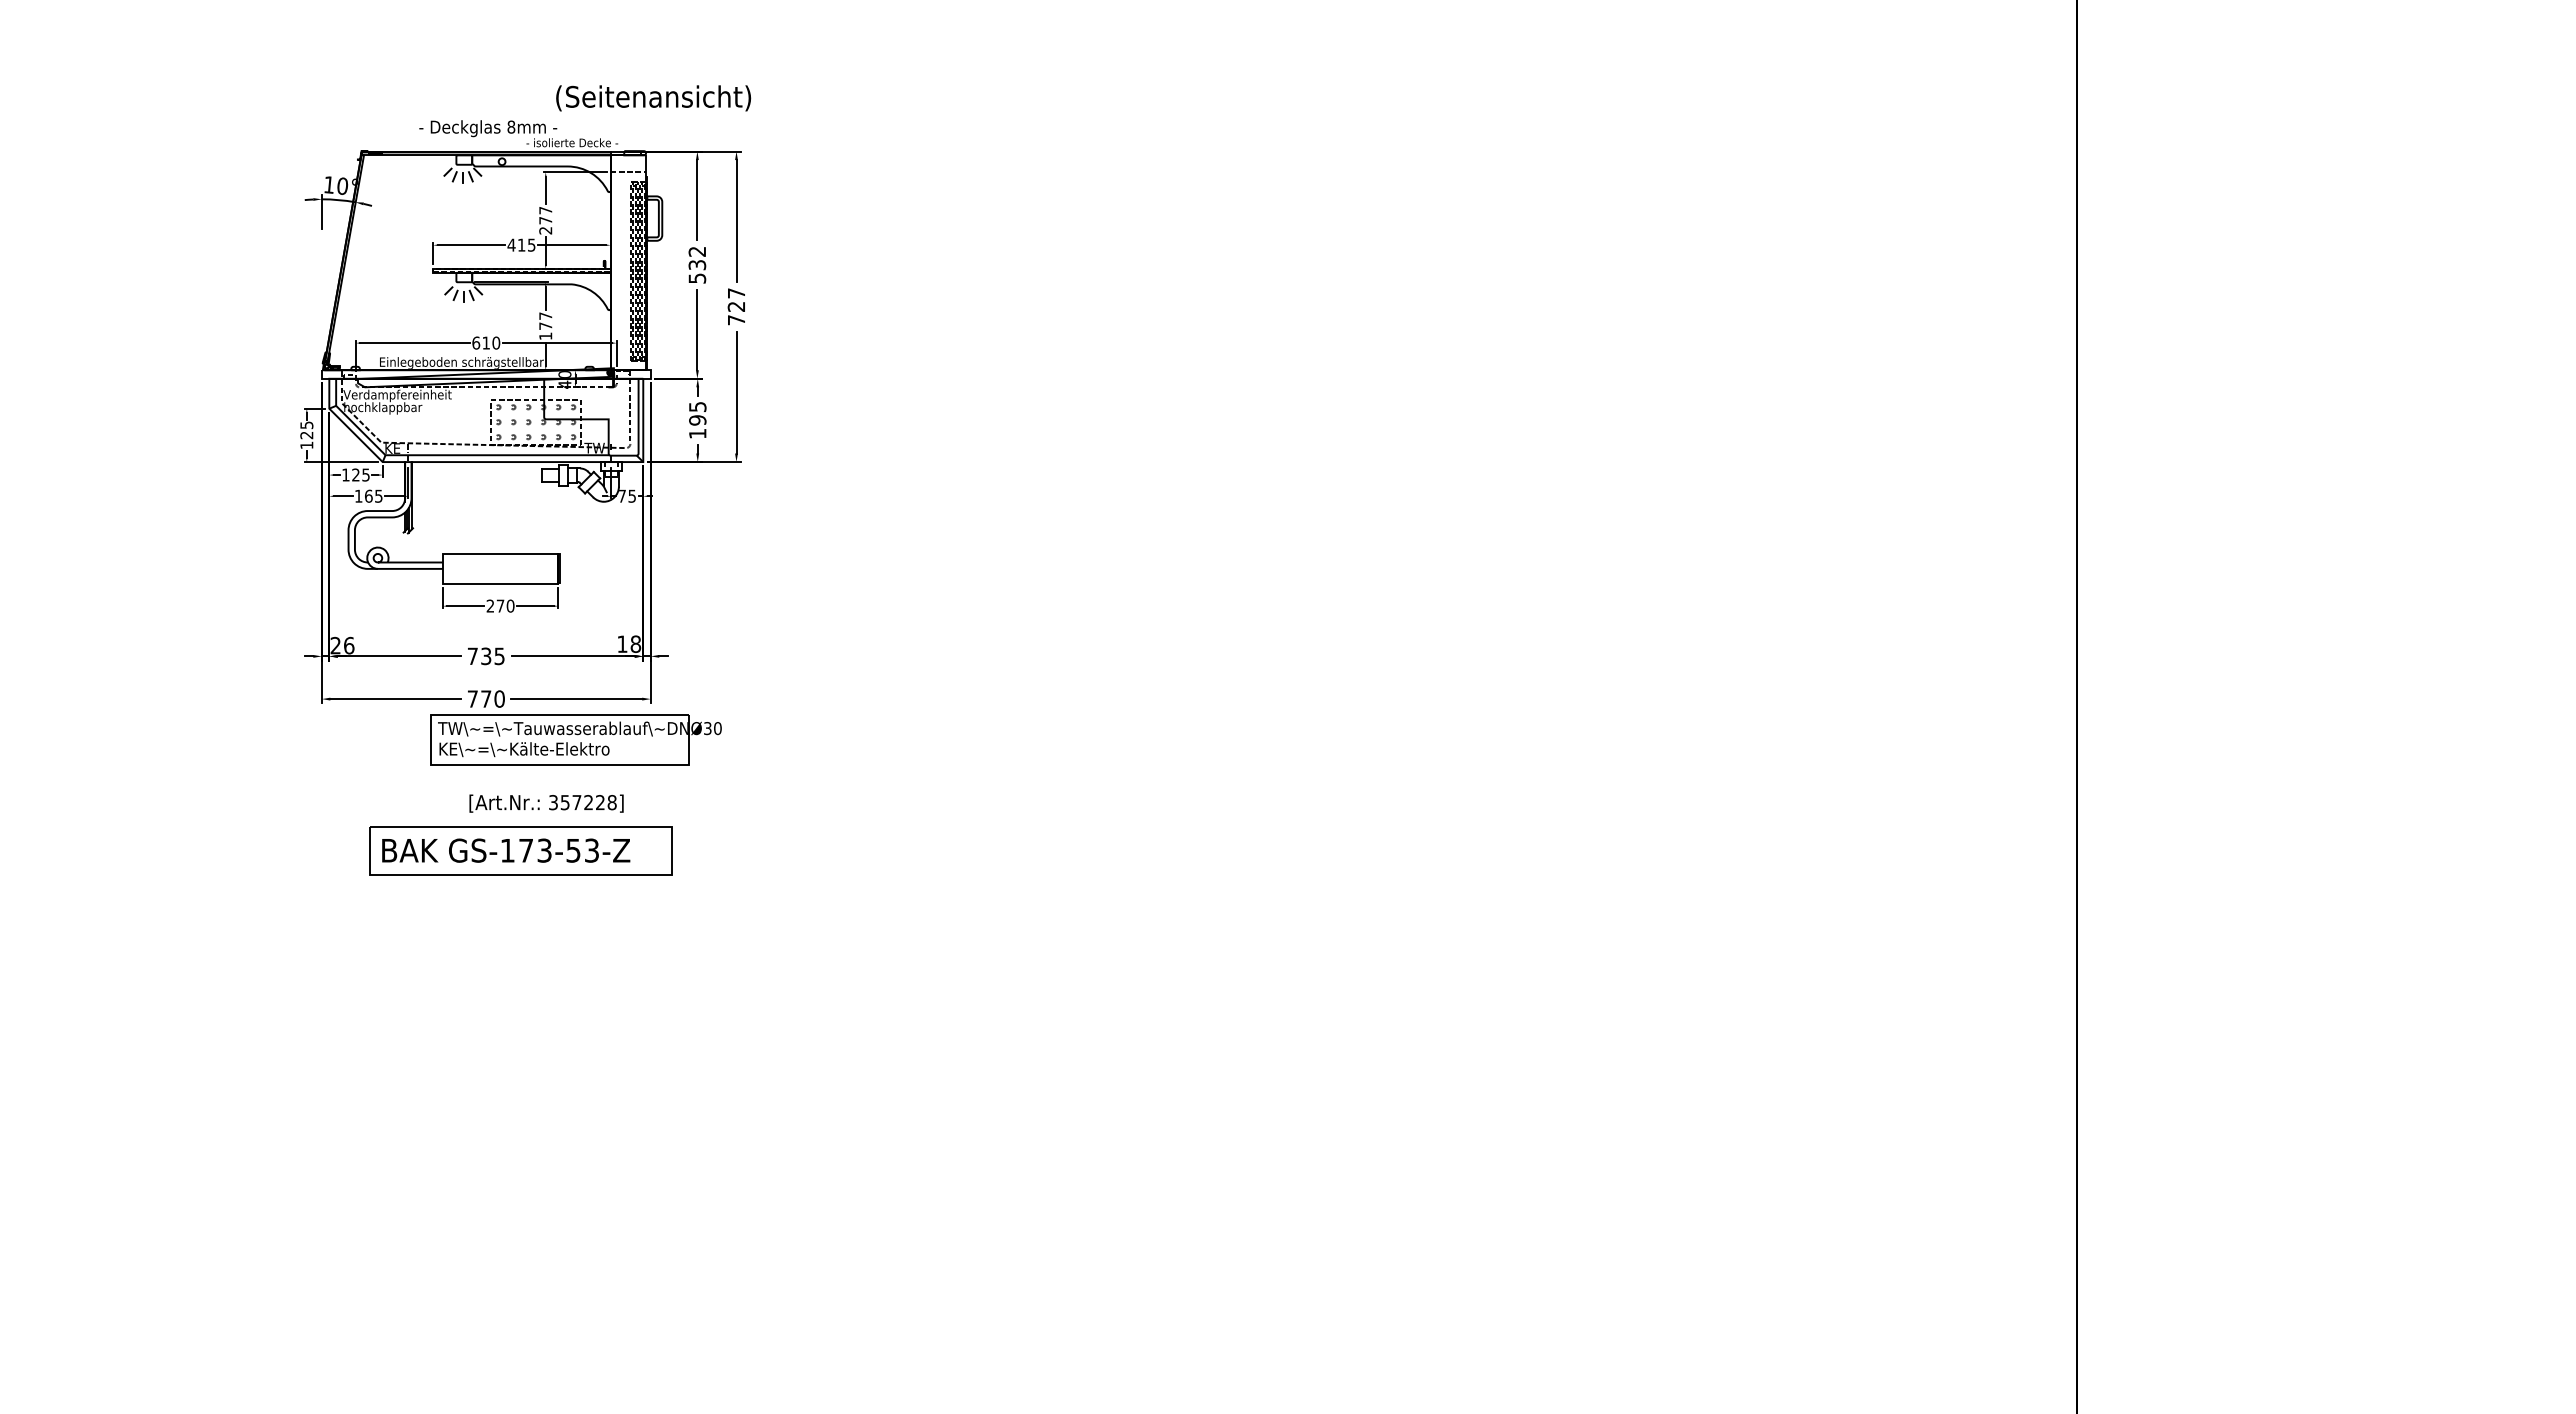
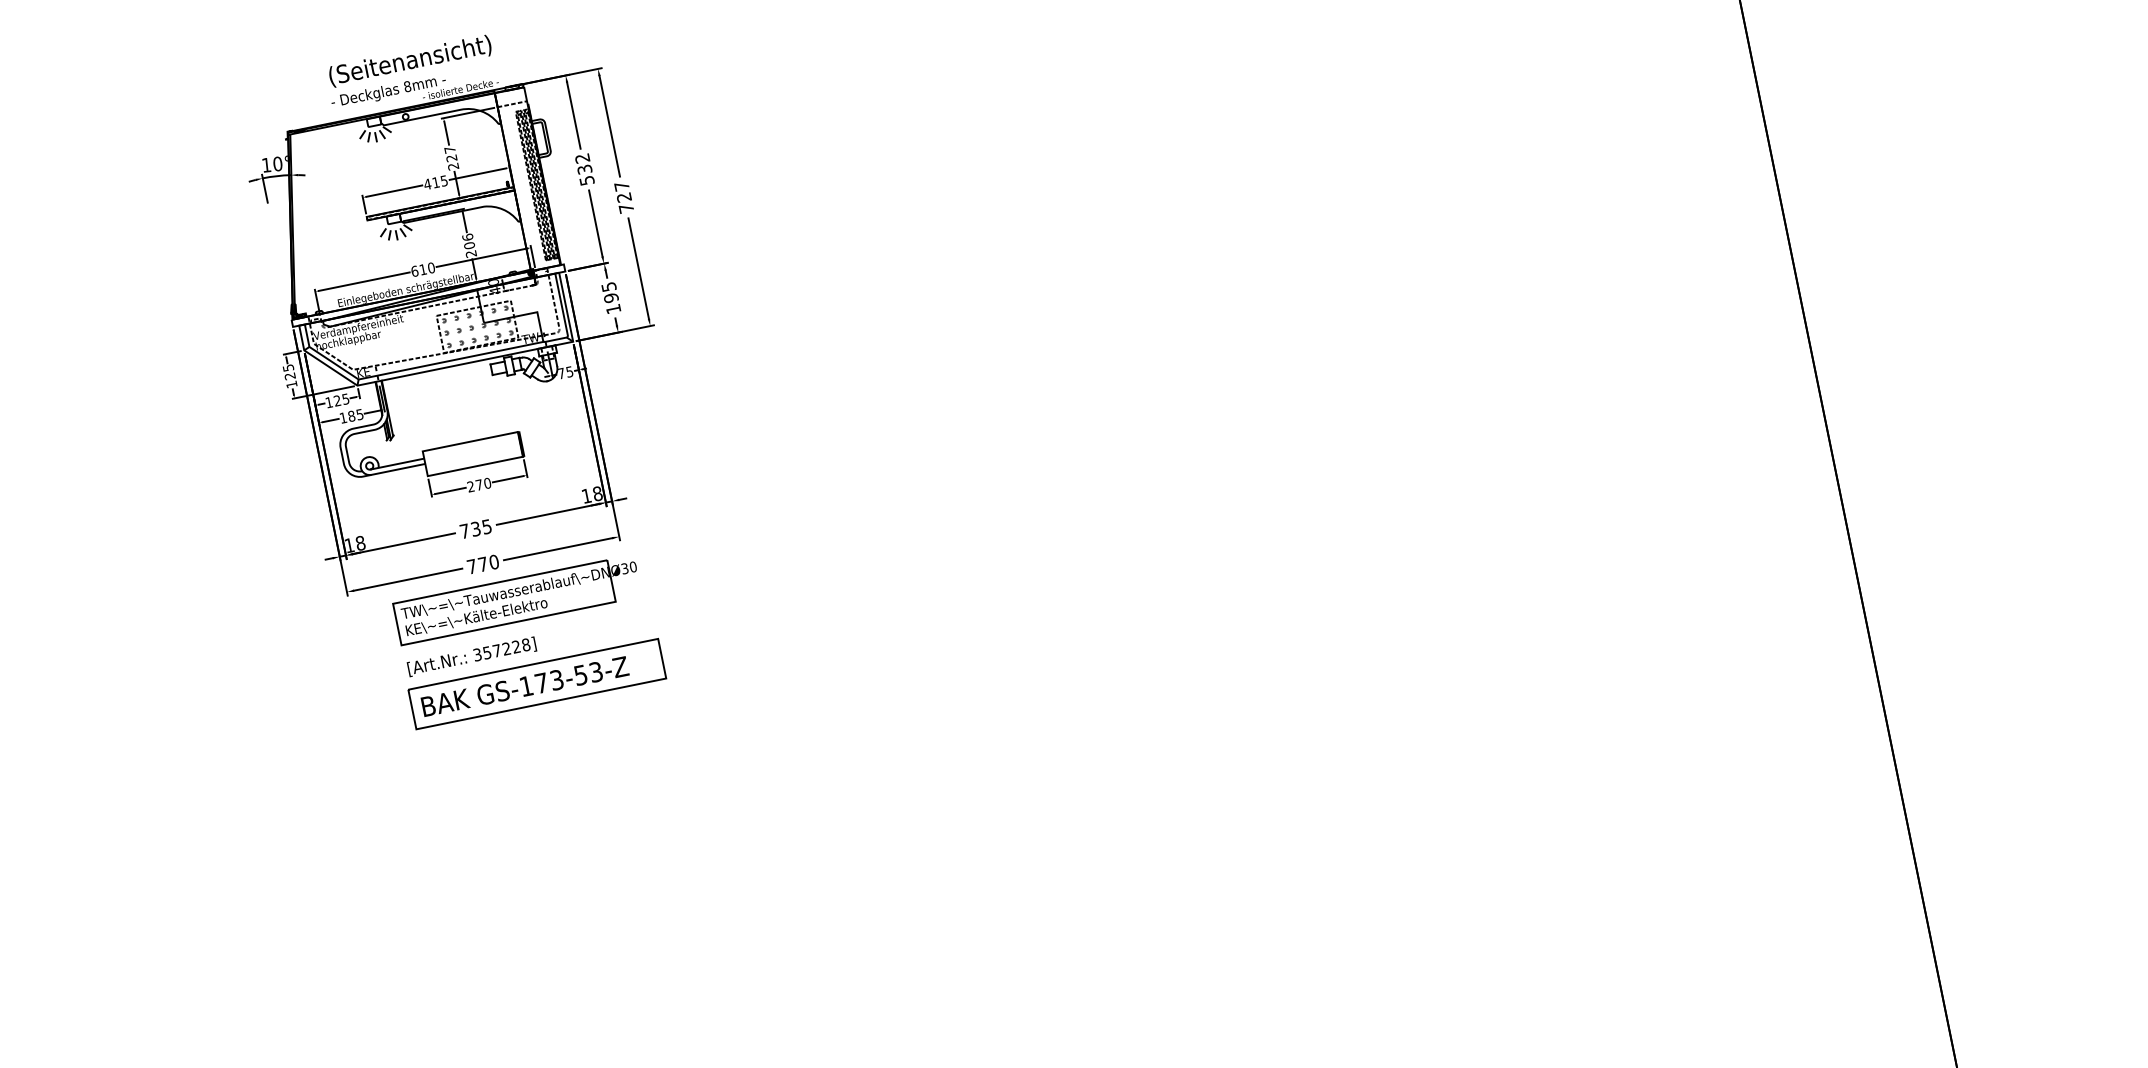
text: (653, 98) -> (410, 61), moved
text: (545, 220) -> (451, 158), 277 -> 227
text: (545, 326) -> (469, 245), 177 -> 206
text: (368, 495) -> (351, 415), 165 -> 185
text: (342, 645) -> (355, 544), 26 -> 18
part: (575, 739) -> (517, 600), moved
text: (546, 803) -> (471, 656), moved

